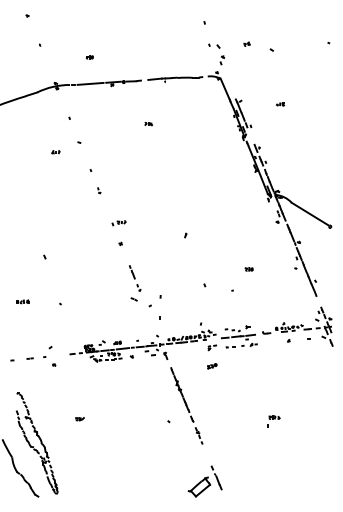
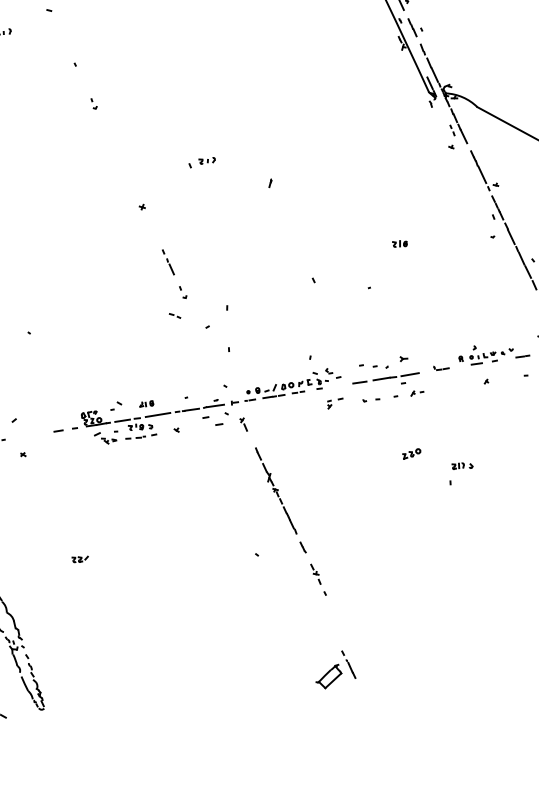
part: (118, 223) -> (201, 163), moved
part: (212, 366) -> (412, 454), moved
part: (273, 421) -> (460, 473), moved
part: (204, 481) -> (334, 669), size x0.6

